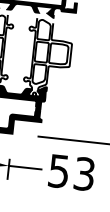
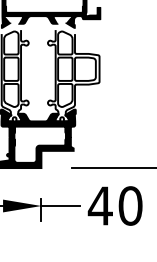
text: (70, 172) -> (114, 205), 53 -> 40

